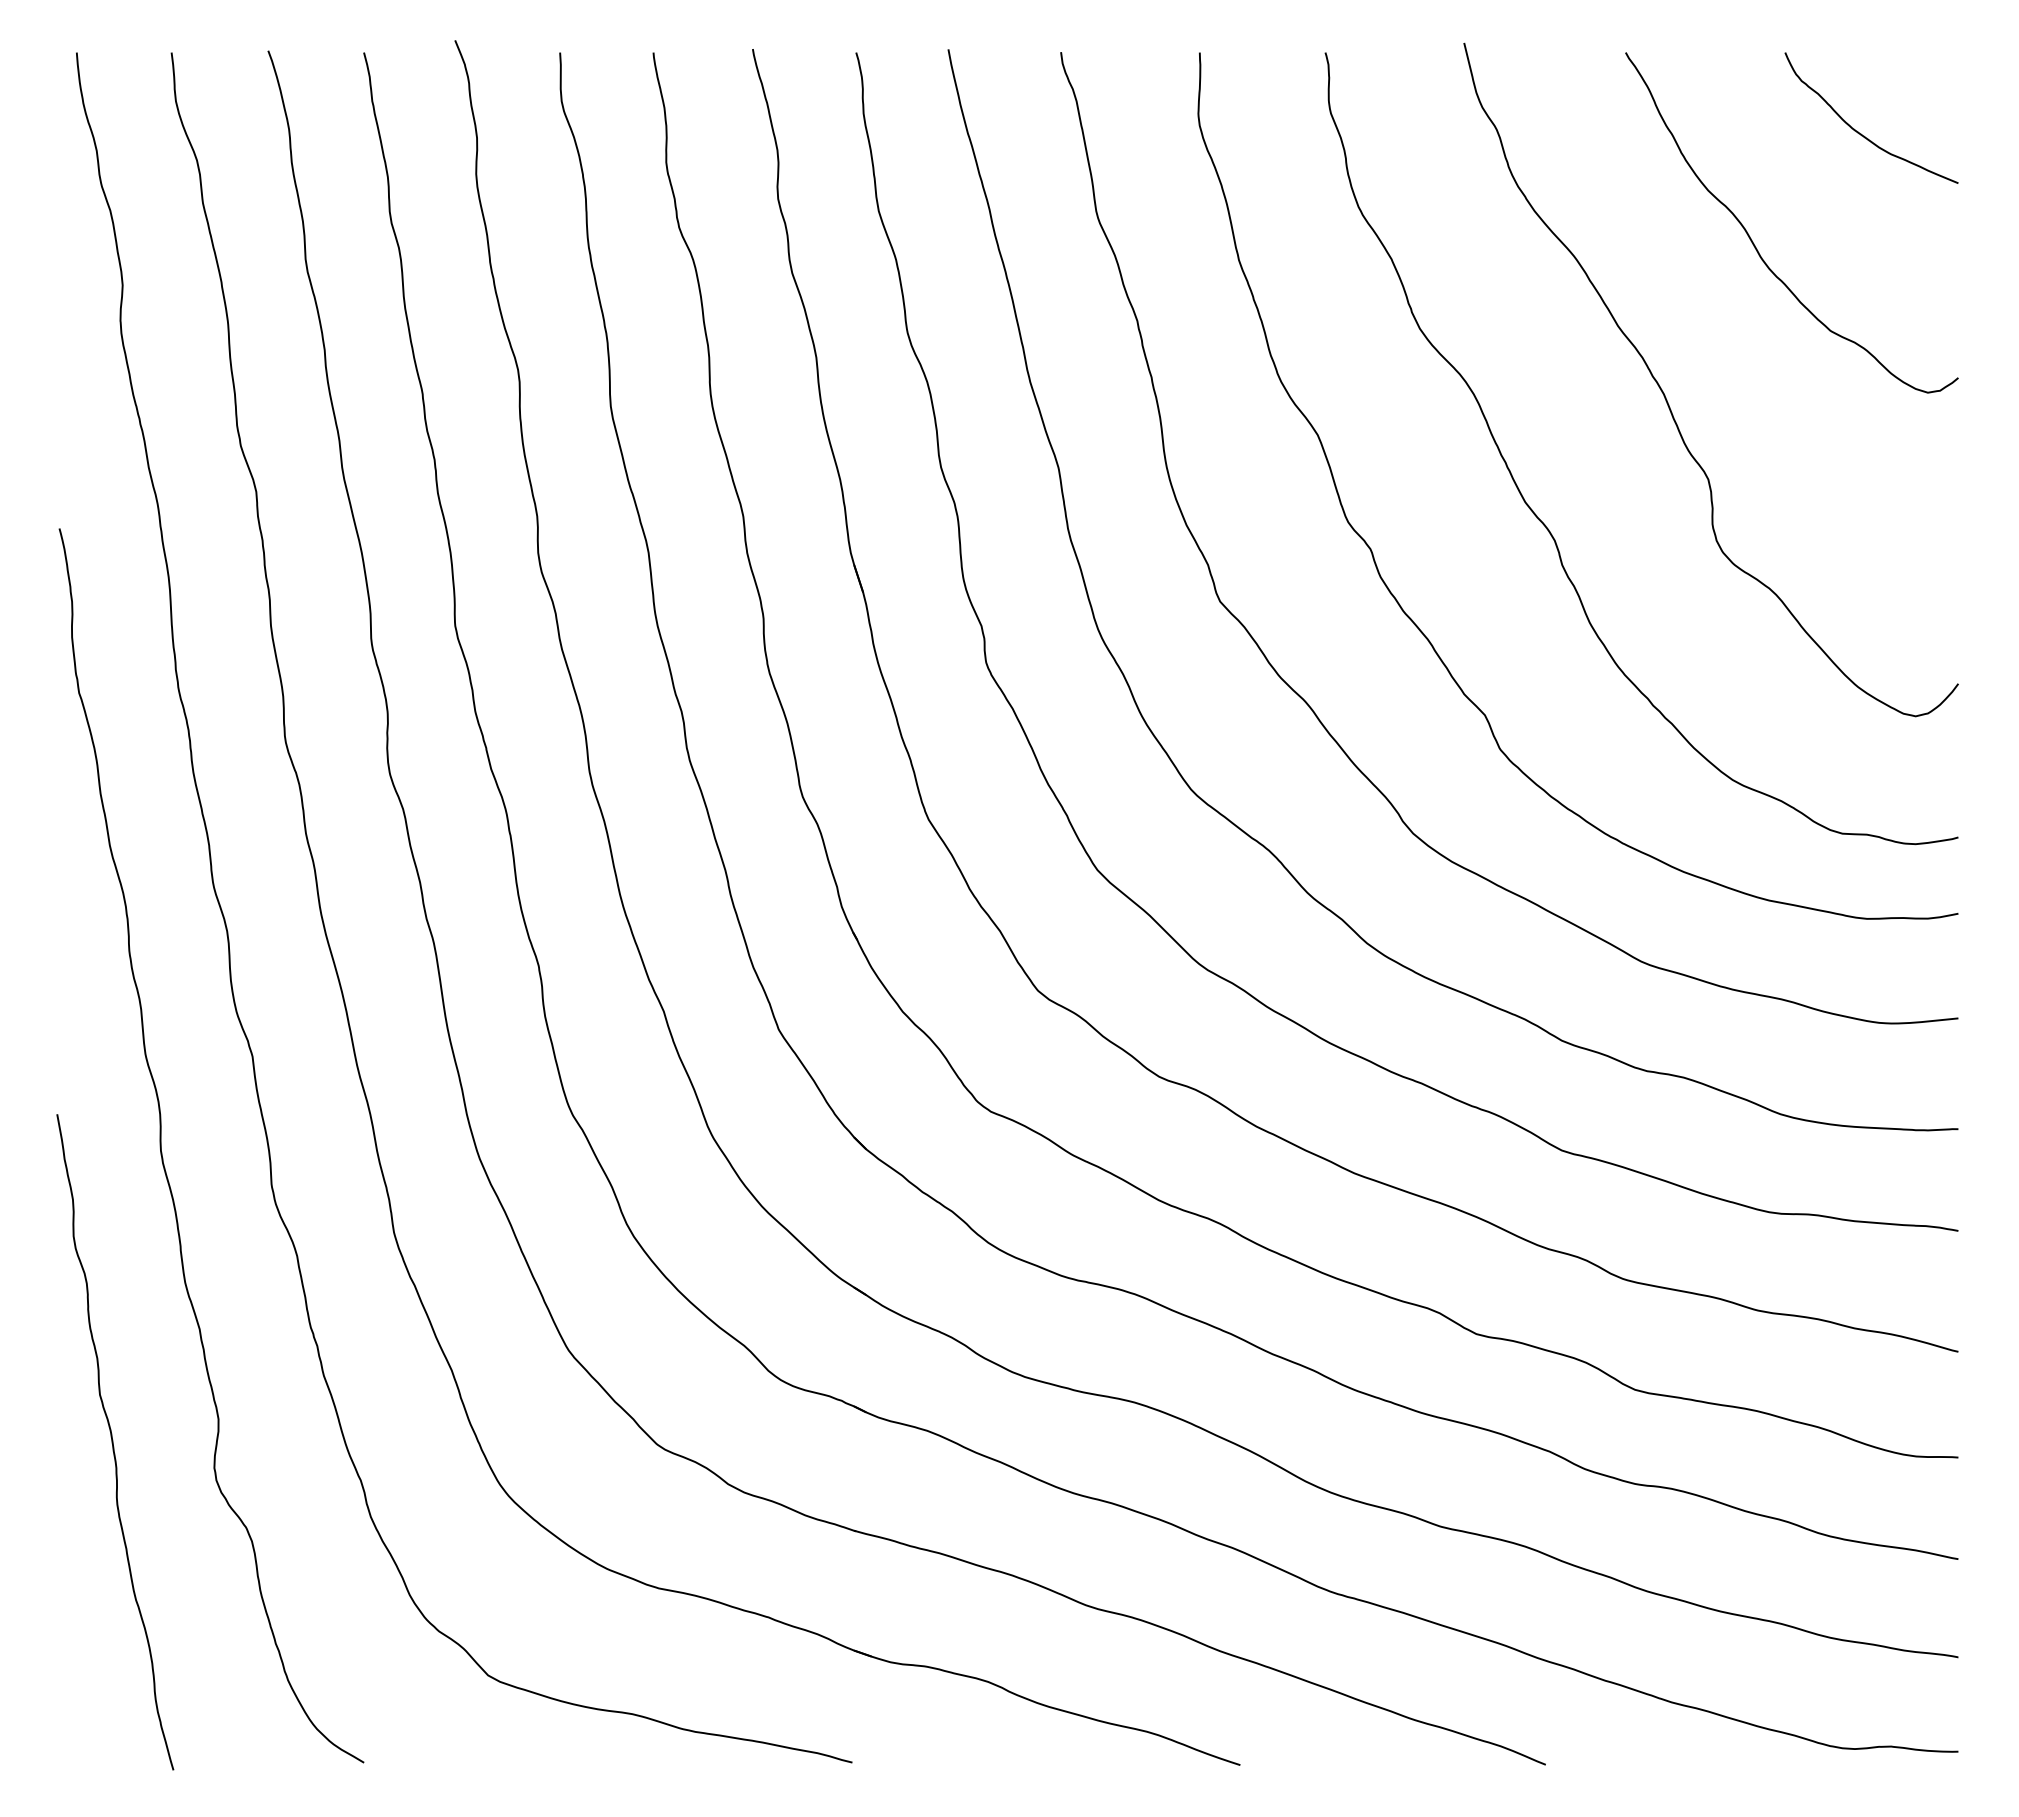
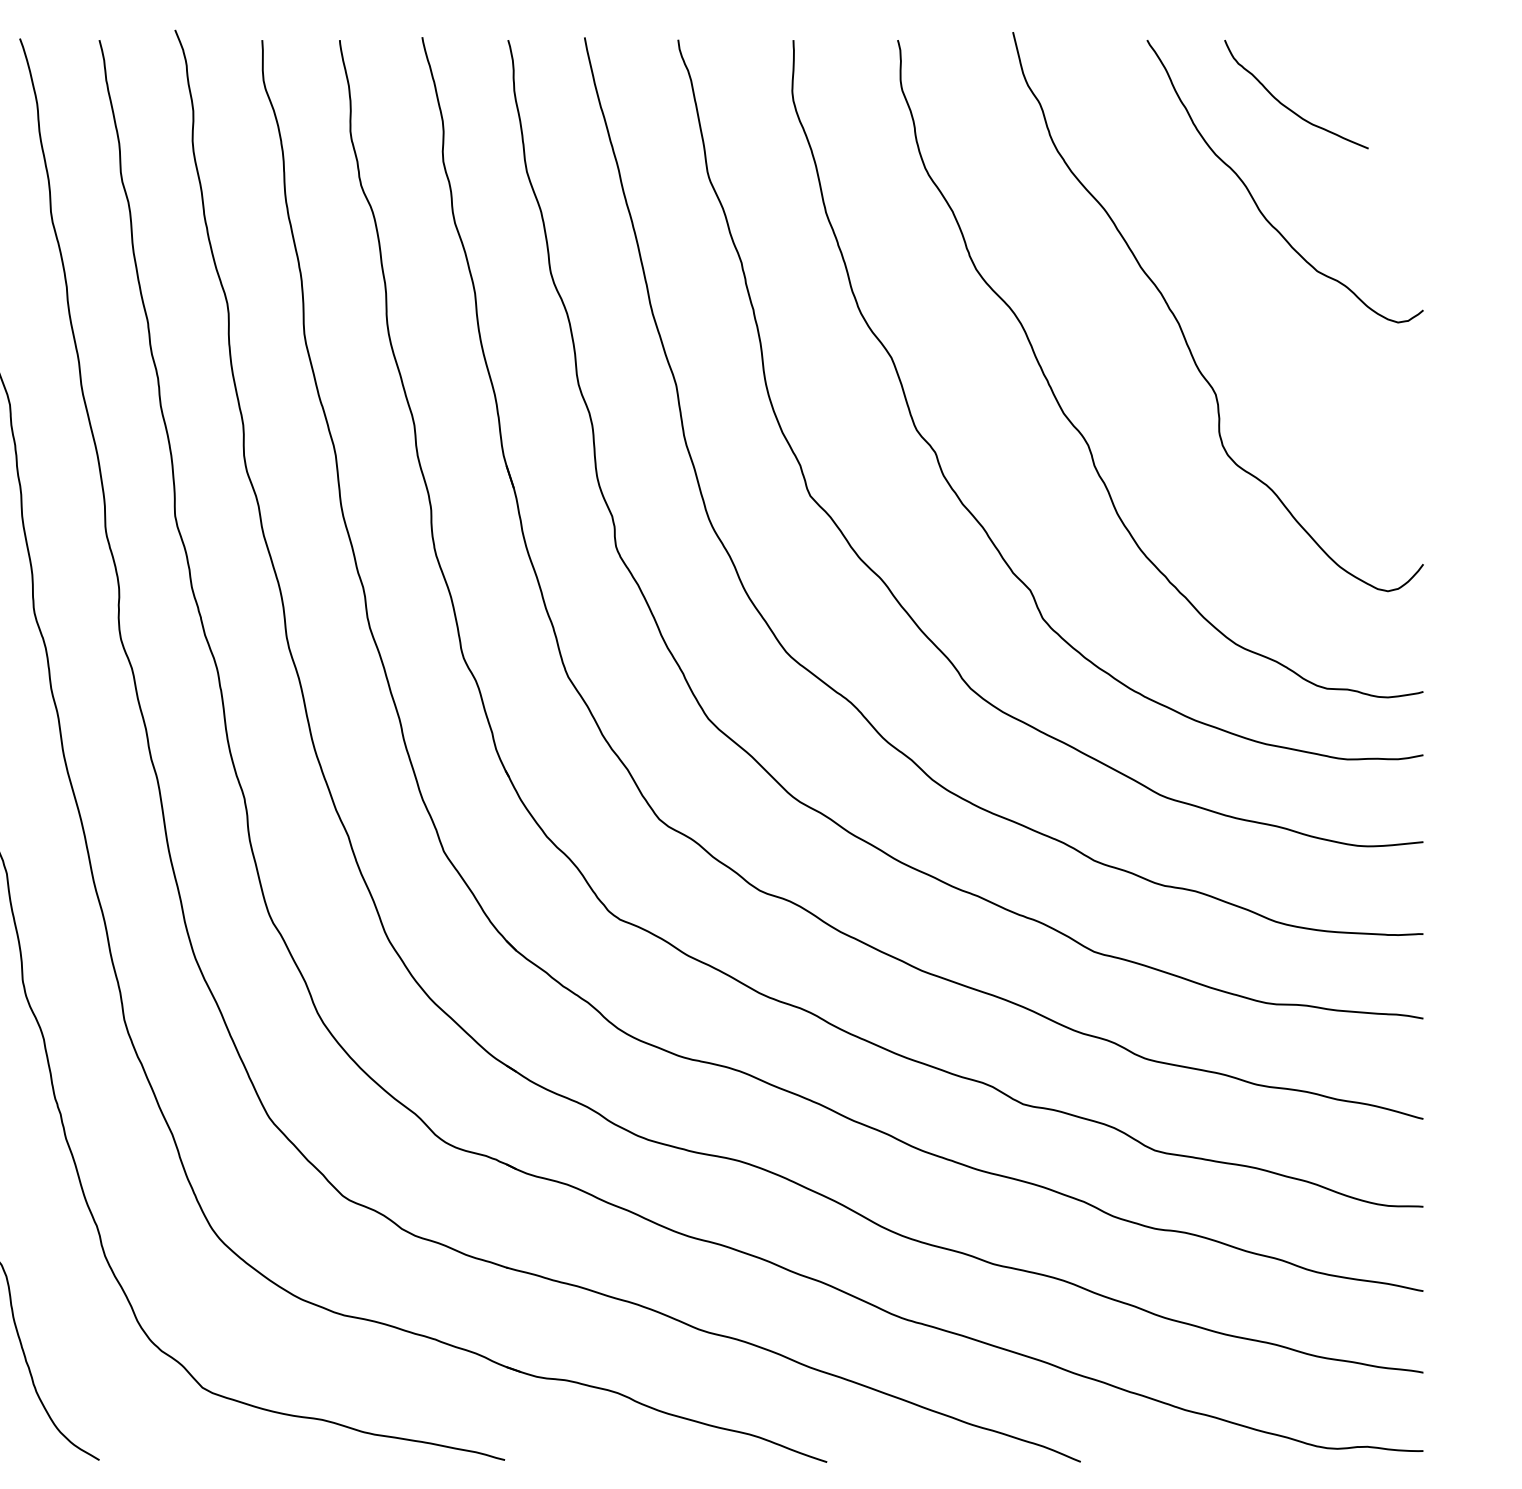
curve: (1861, 133) -> (1288, 107), moved

